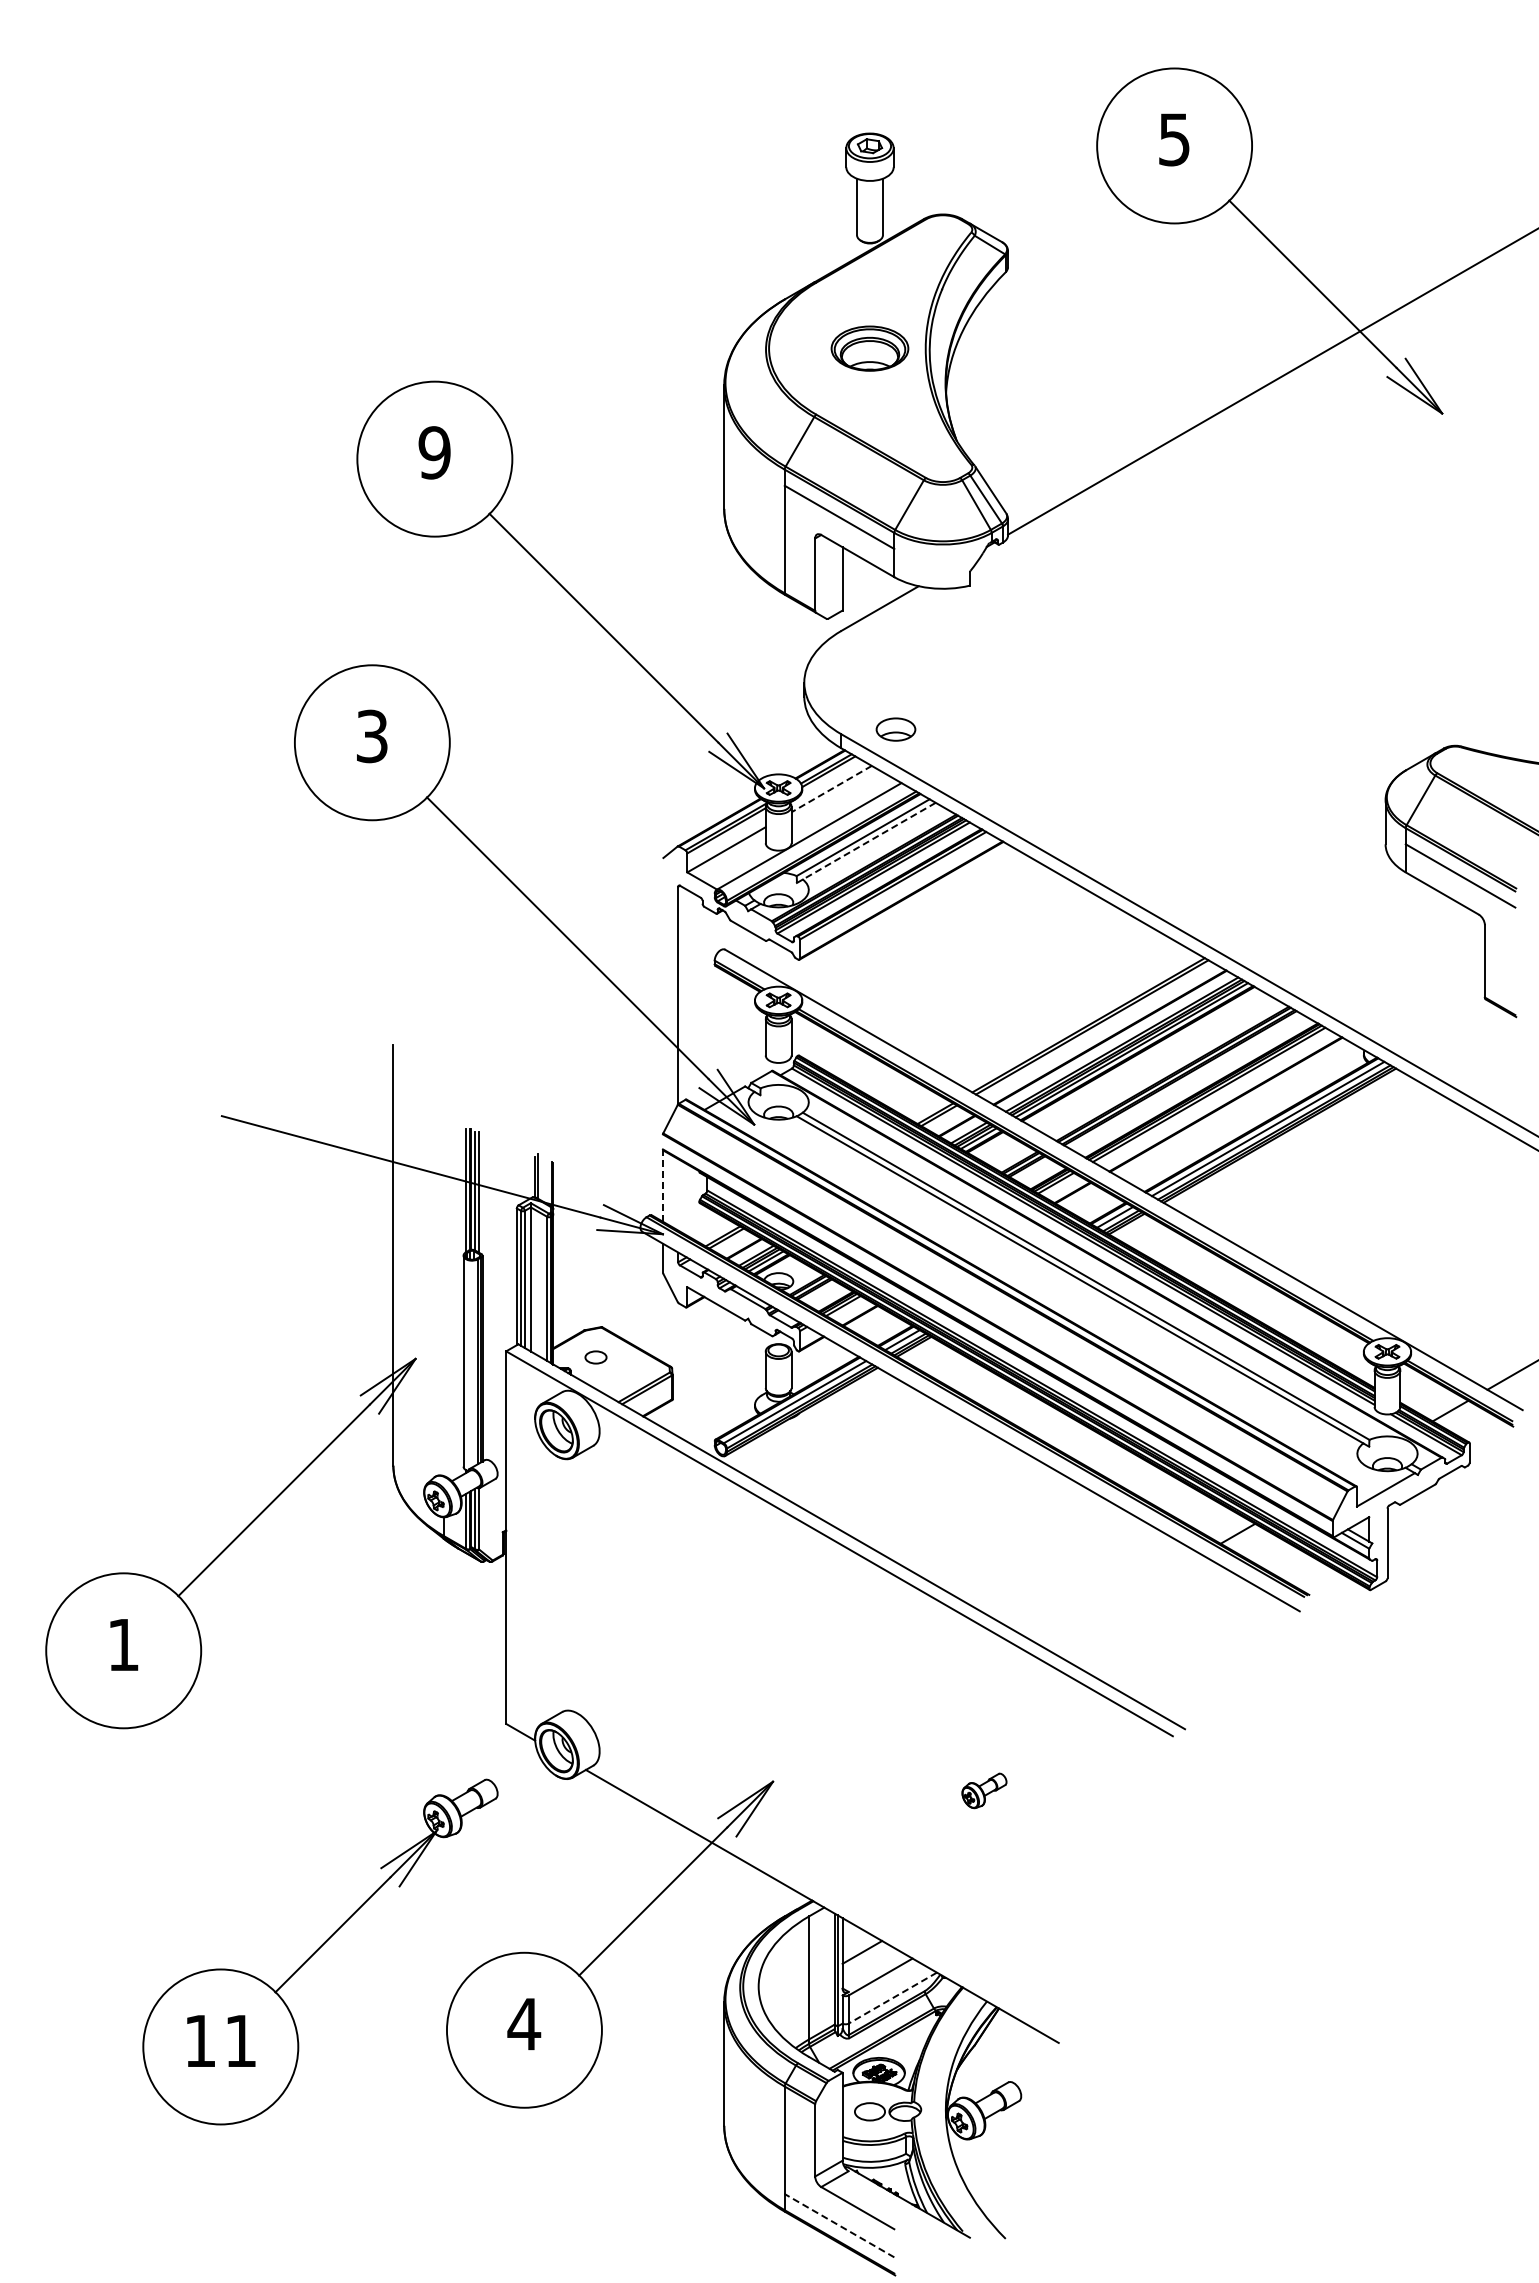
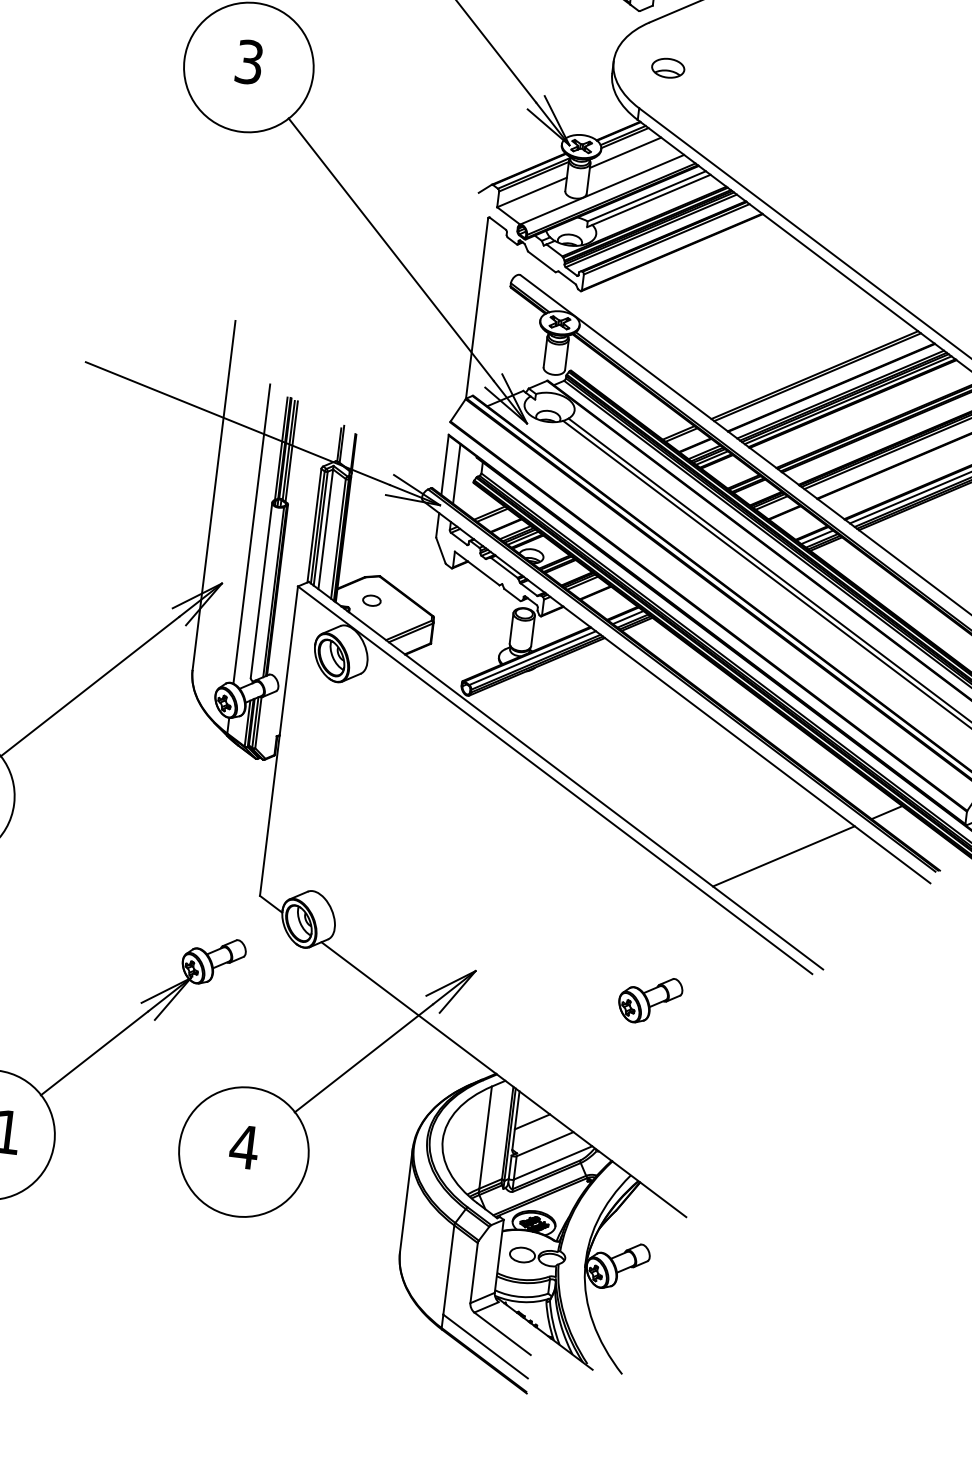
part: (895, 729) -> (667, 68), moved
line: (831, 789) -> (625, 153), dashed -> solid
line: (869, 841) -> (651, 200), dashed -> solid
line: (662, 1186) -> (444, 465), dashed -> solid
line: (678, 1194) -> (457, 473), added
line: (443, 1295) -> (251, 533), added
line: (1121, 1600) -> (783, 856), added
part: (984, 1790) -> (650, 999), size x1.67
line: (892, 1998) -> (552, 1163), dashed -> solid
line: (839, 2225) -> (485, 1346), dashed -> solid

